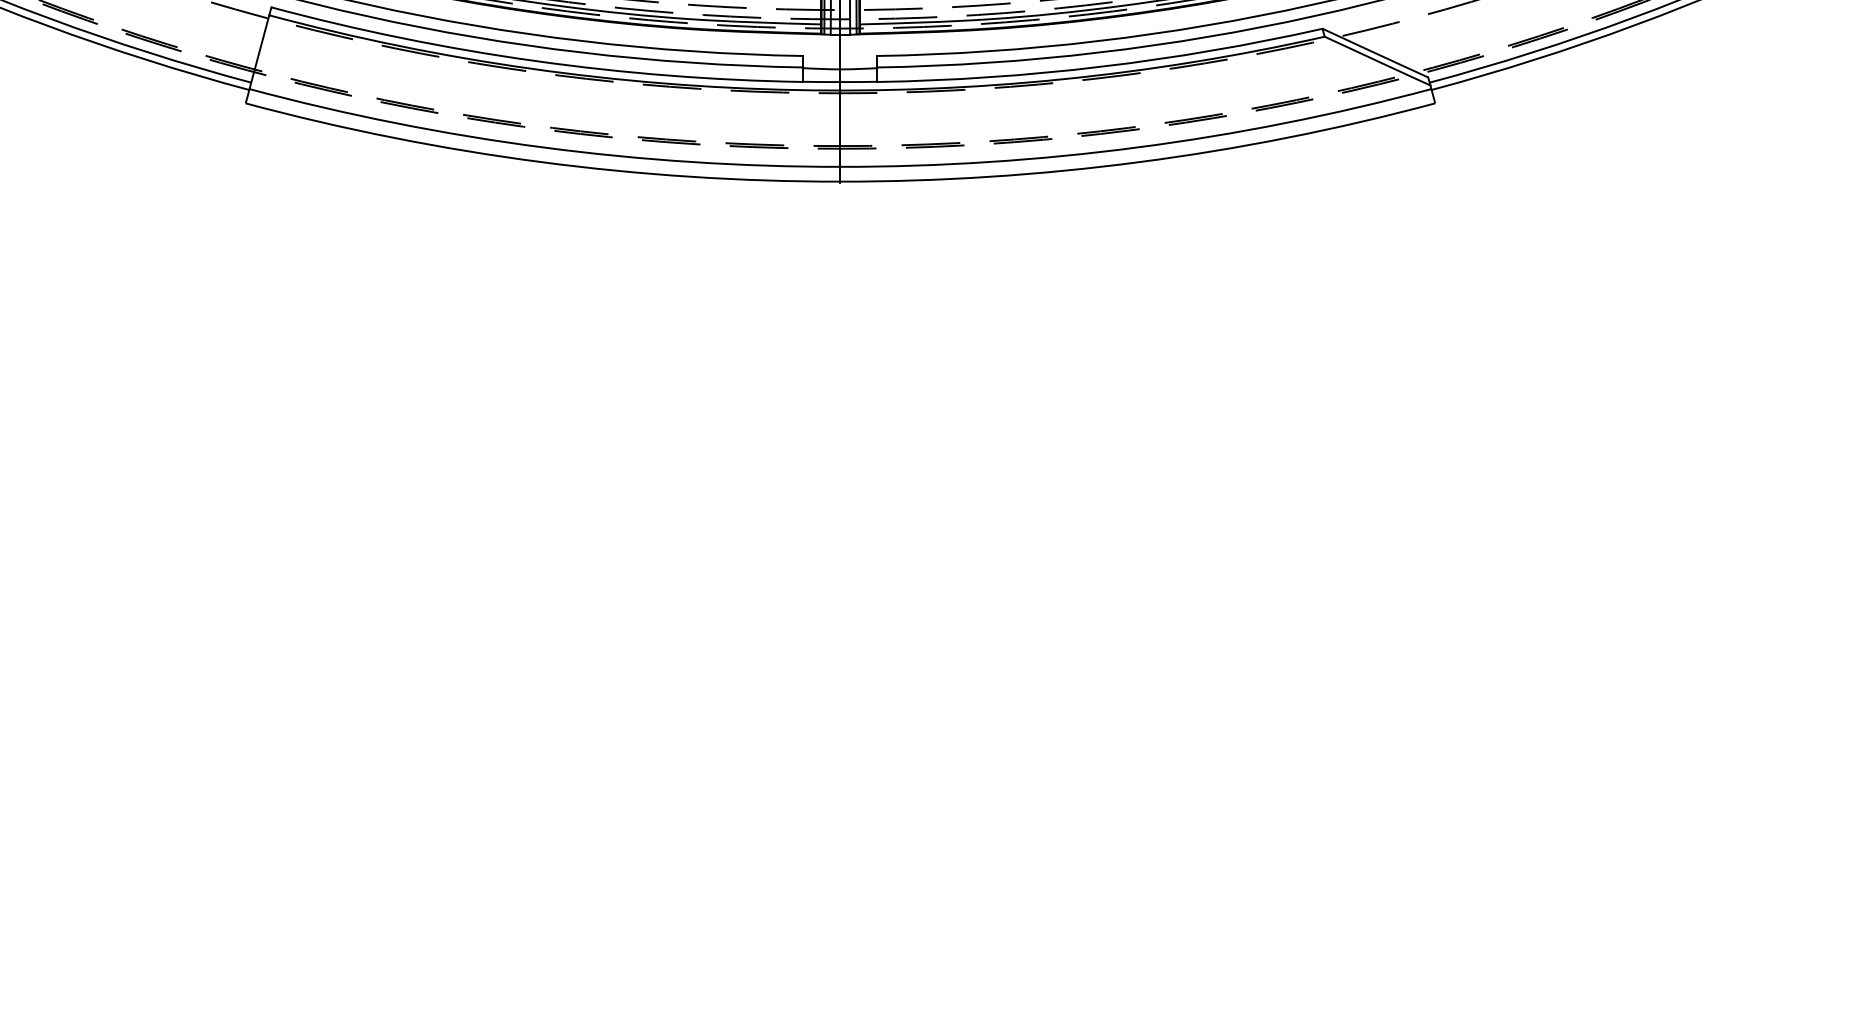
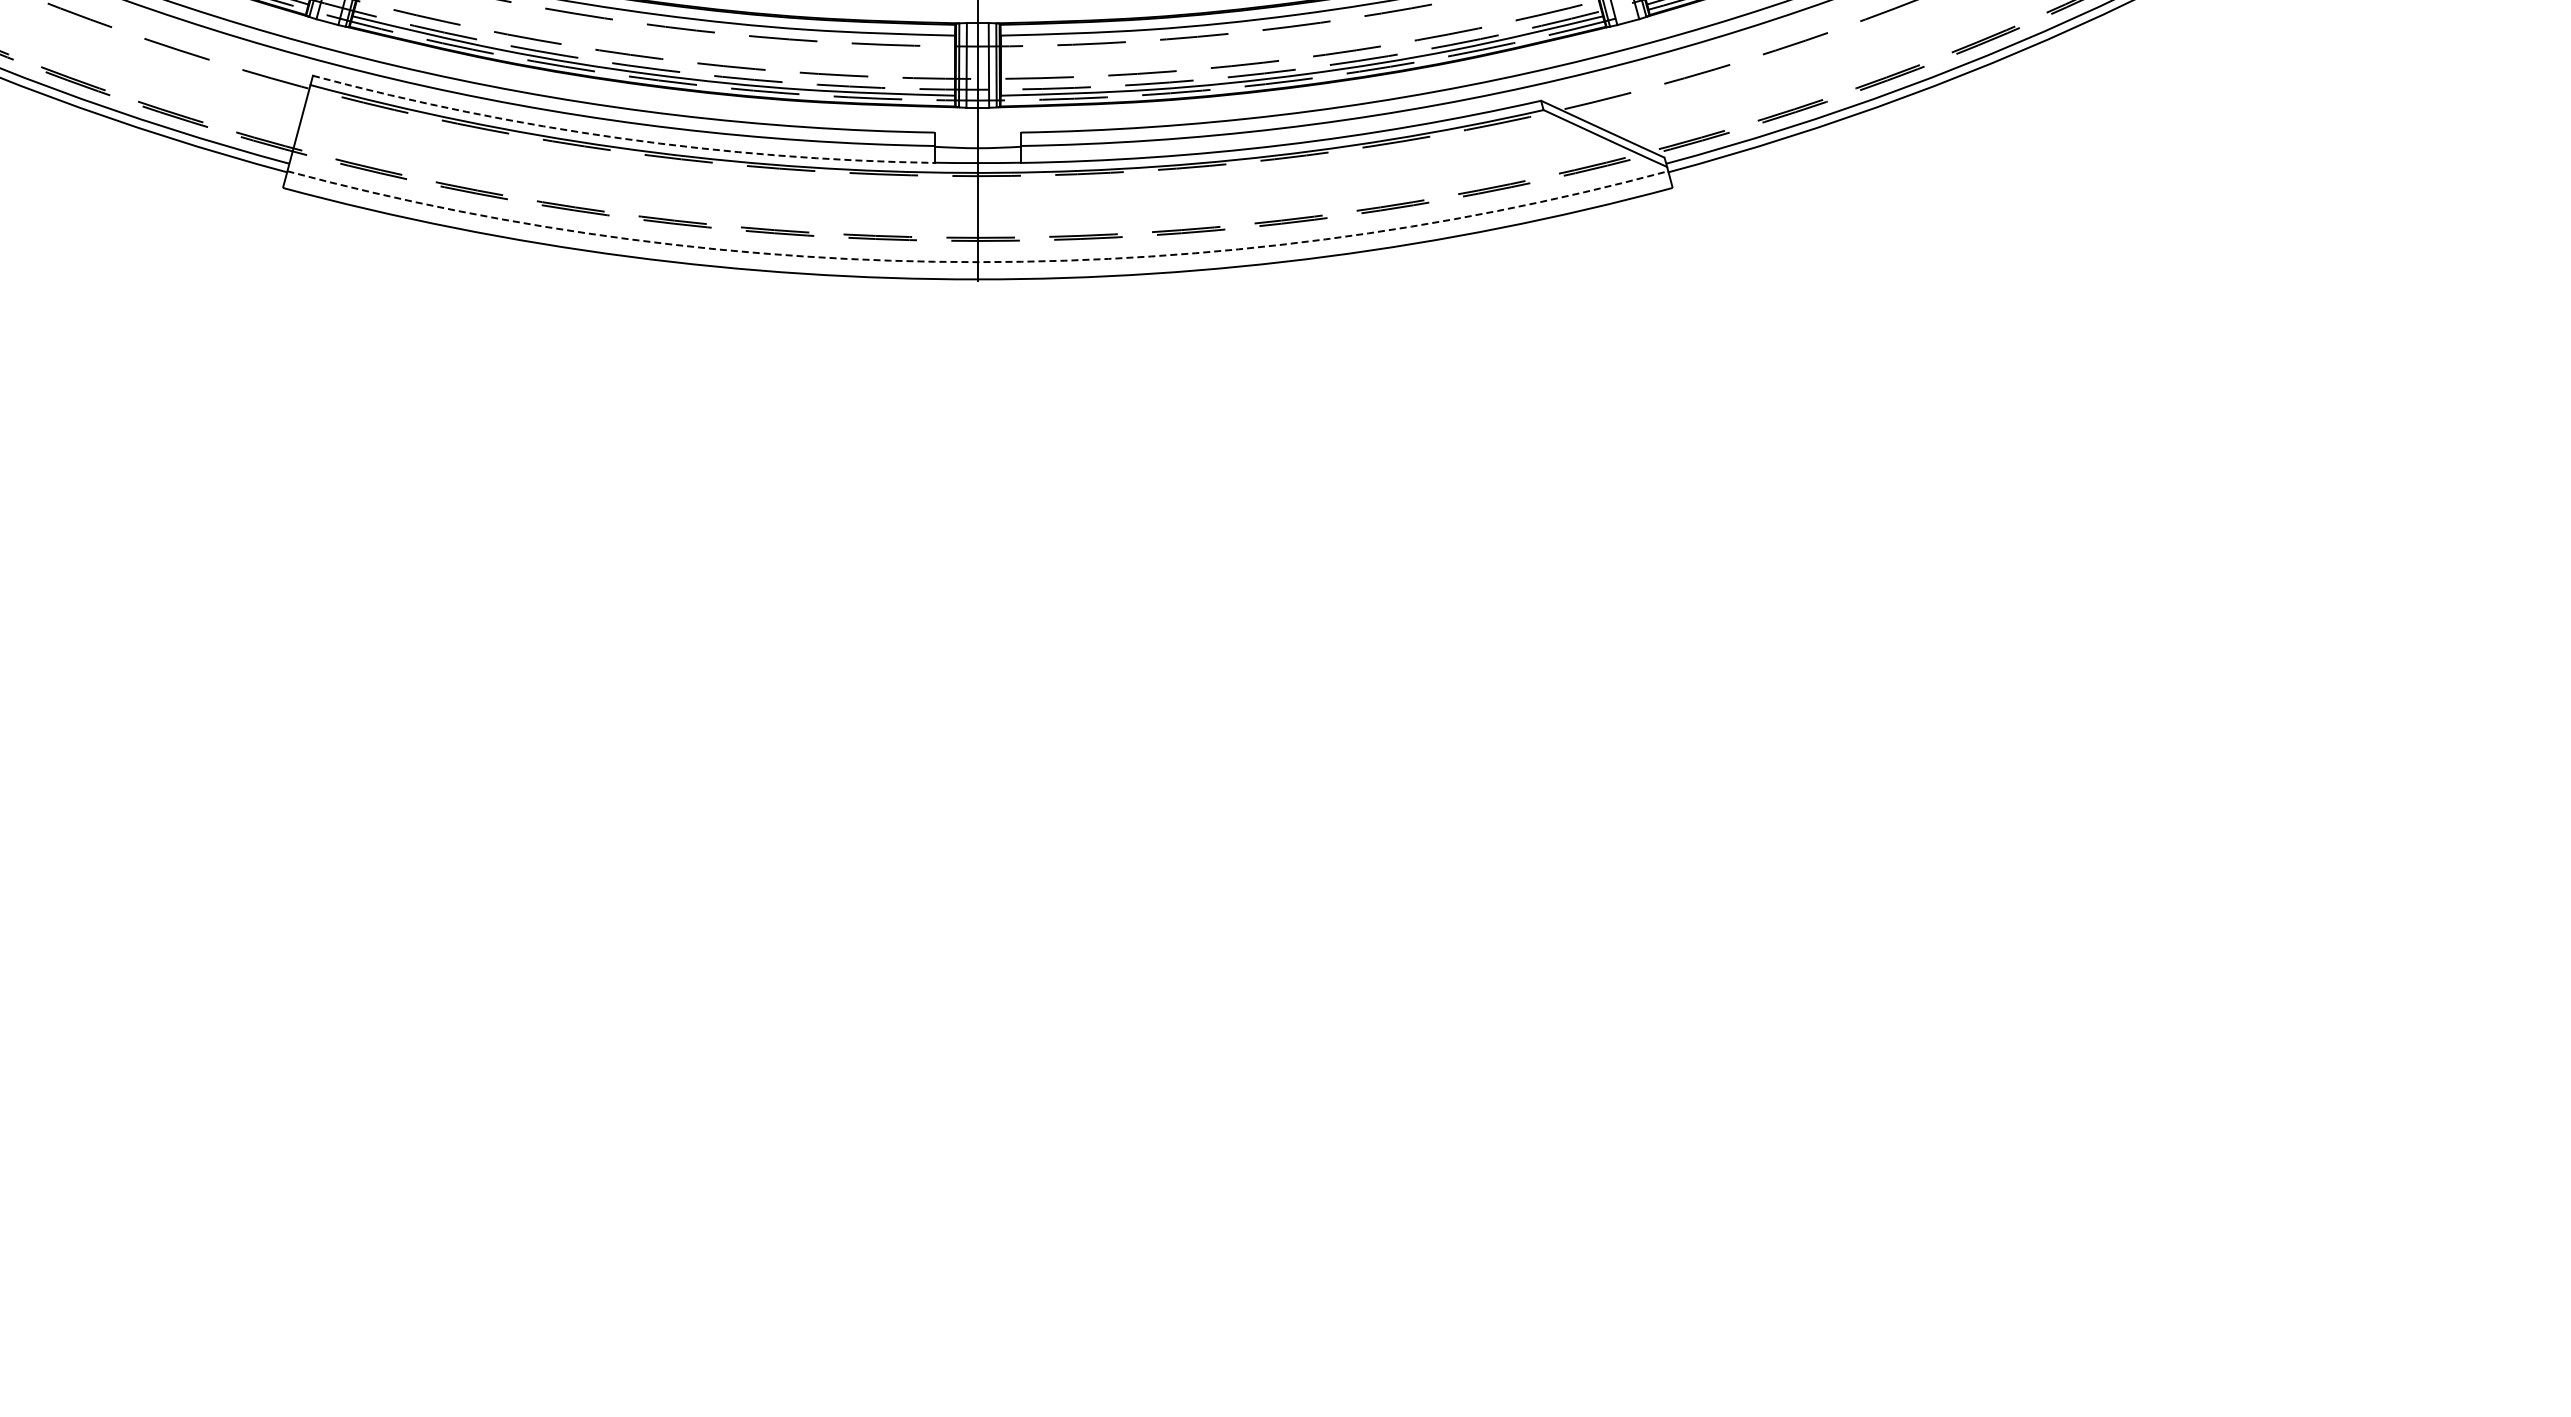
arc: (535, 61) -> (621, 138), solid -> dashed
arc: (840, 167) -> (977, 262), solid -> dashed

